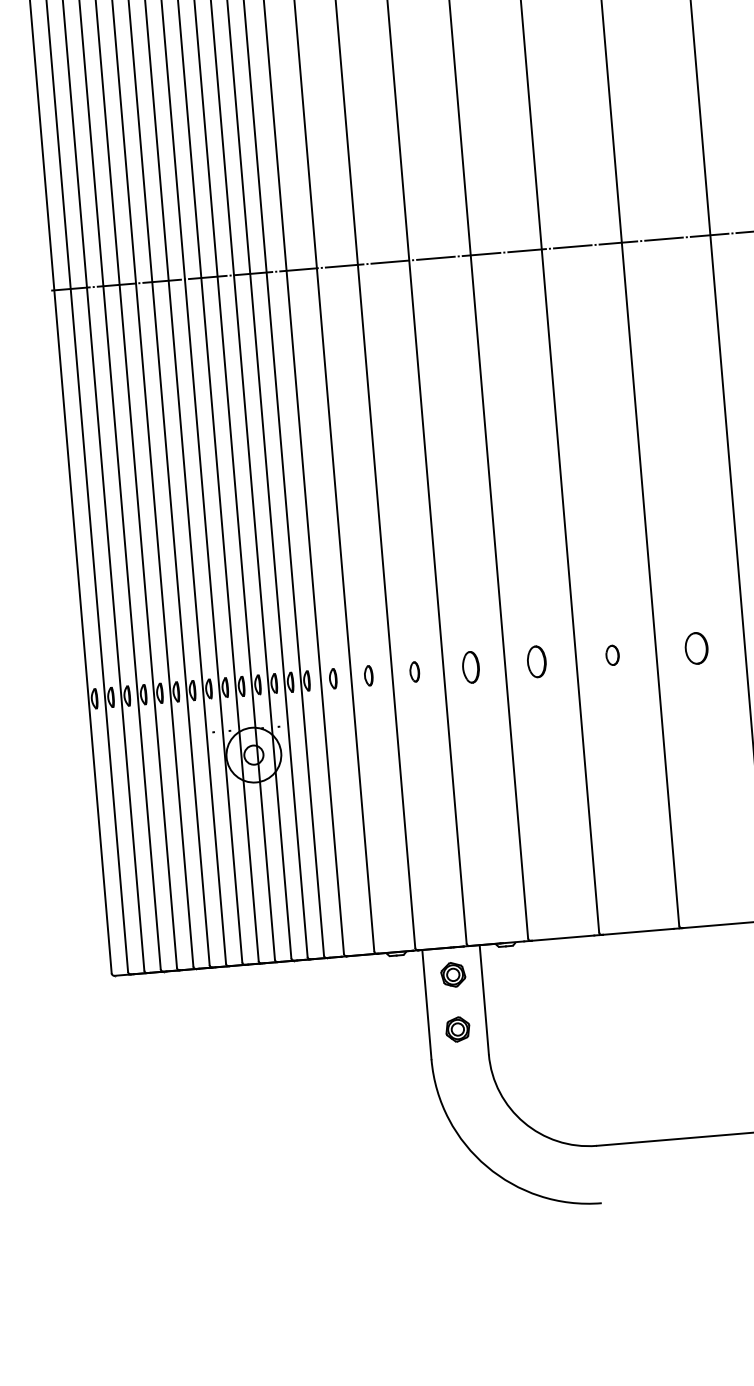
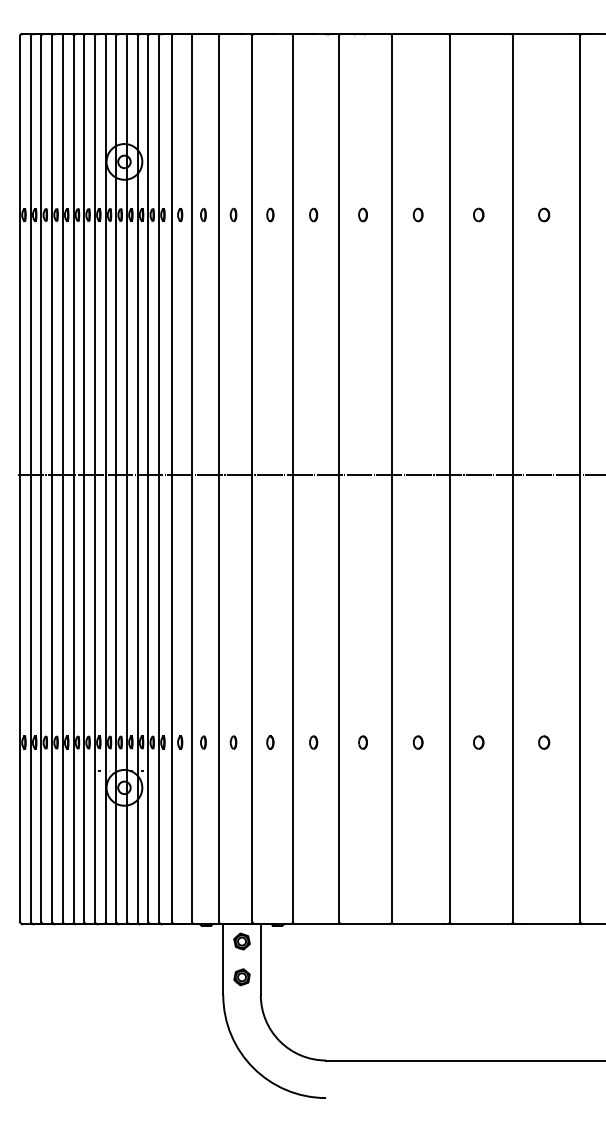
part: (697, 648) -> (418, 742), size x0.62
part: (536, 661) -> (313, 742), size x0.62
part: (471, 667) -> (270, 742), size x0.62

